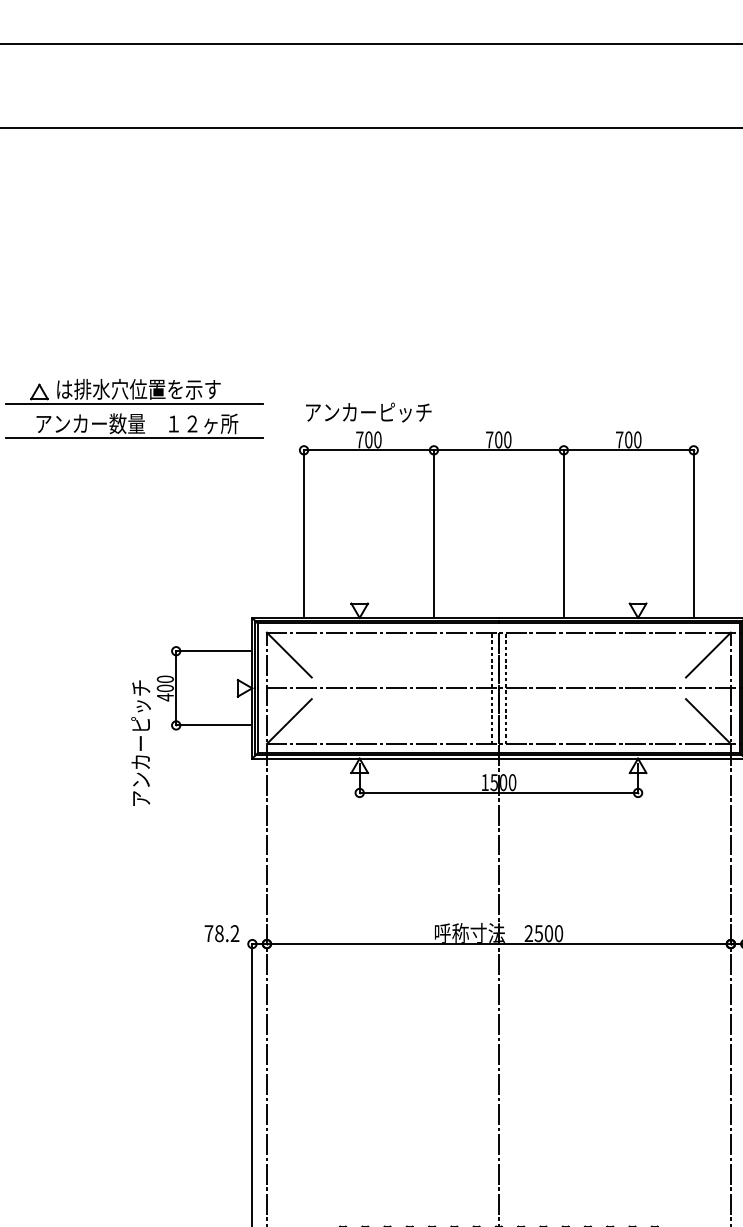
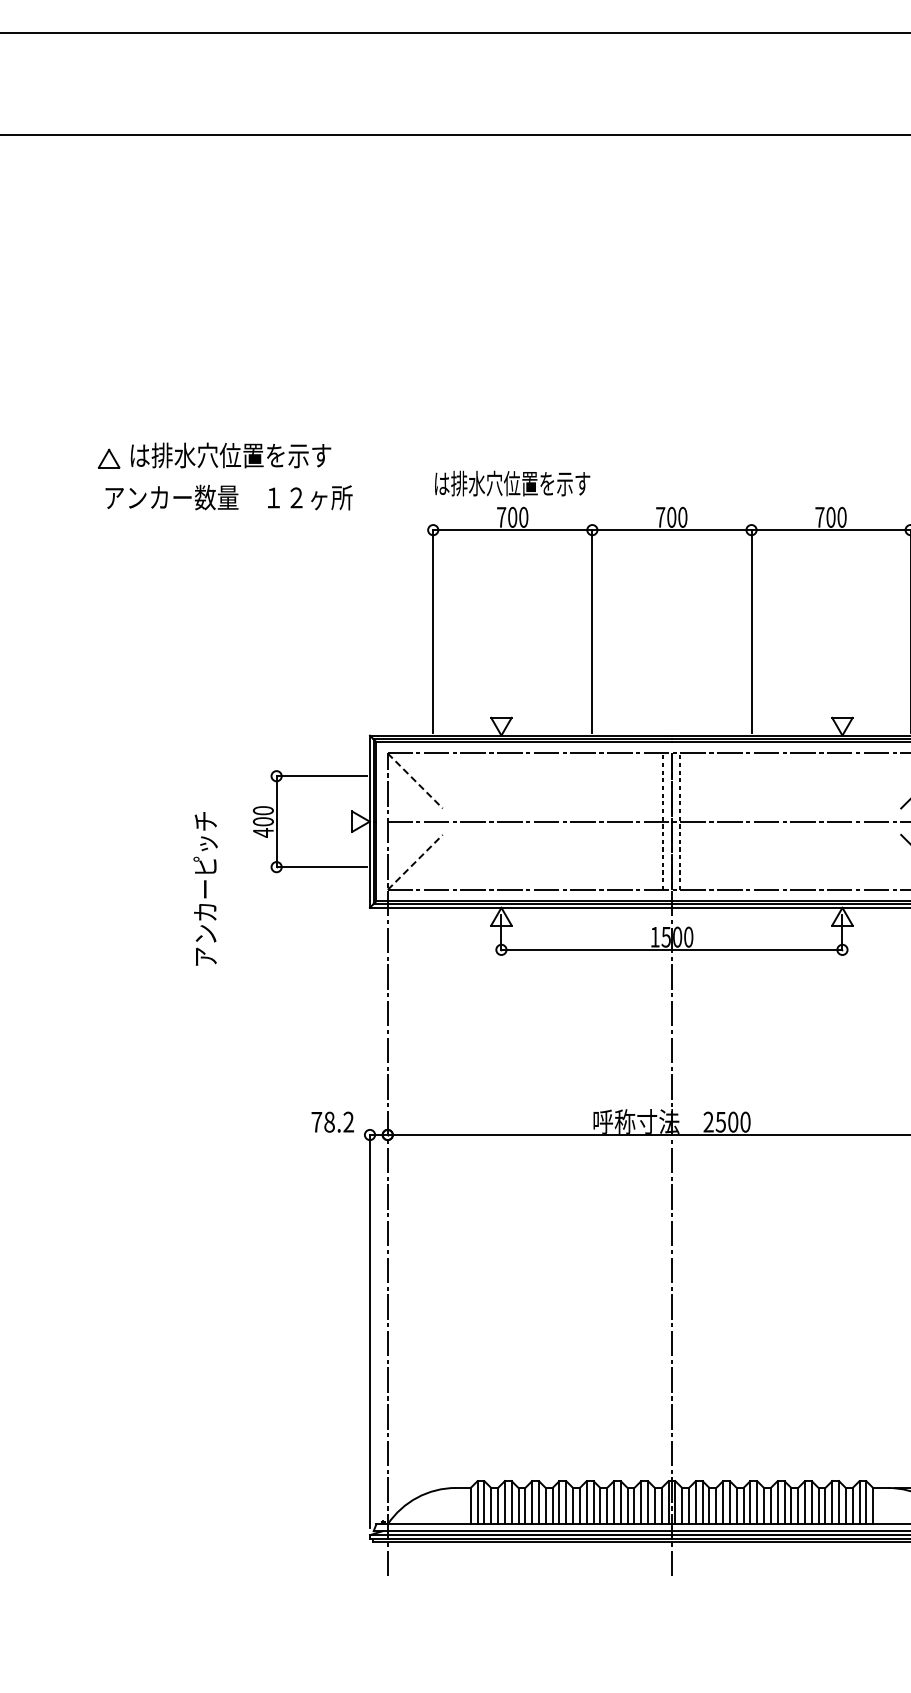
line: (134, 404) -> (225, 474), removed
text: (368, 412) -> (512, 483), アンカーピッチ -> は排水穴位置を示す
line: (134, 437) -> (225, 514), removed
line: (289, 654) -> (415, 780), solid -> dashed
line: (289, 721) -> (415, 862), solid -> dashed
text: (140, 742) -> (205, 888), moved

